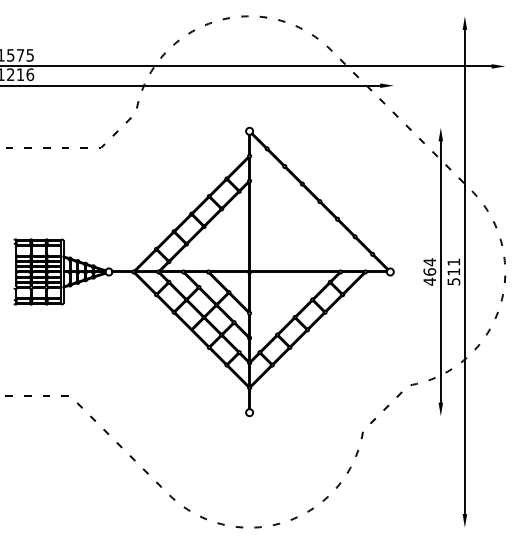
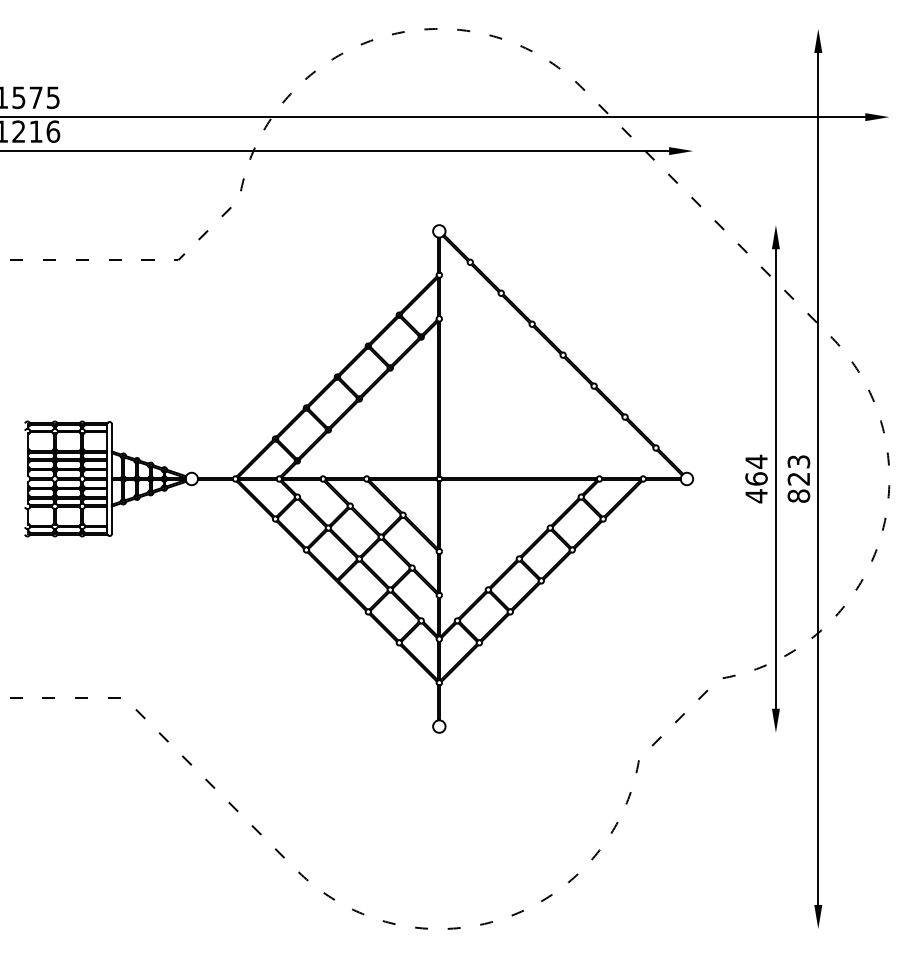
text: (453, 271) -> (798, 478), 511 -> 823

